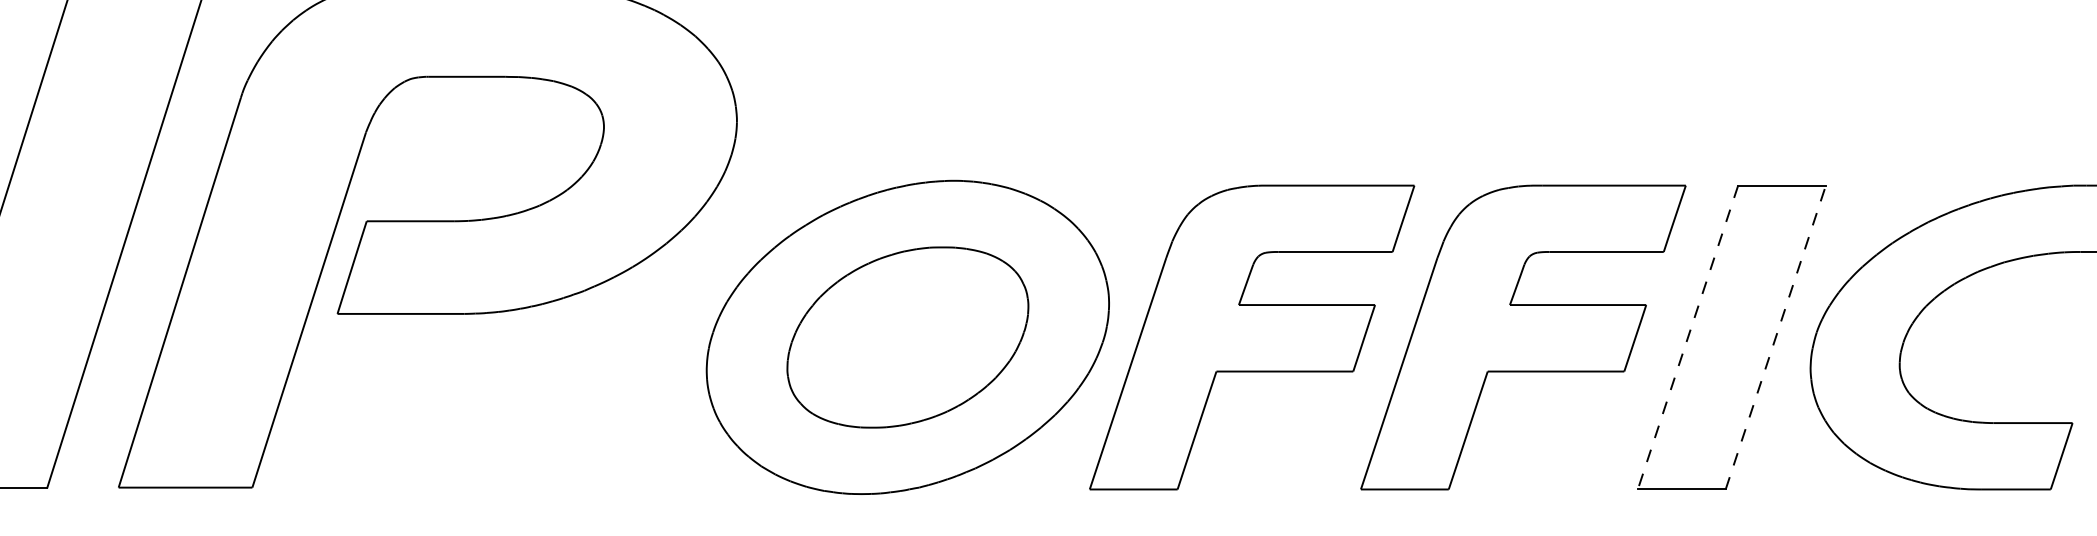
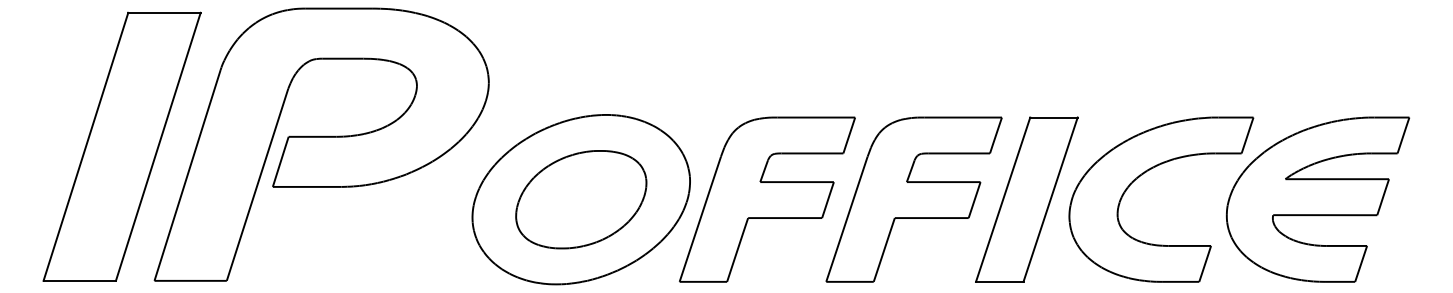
line: (1688, 337) -> (1003, 199), dashed -> solid
line: (1775, 337) -> (1050, 199), dashed -> solid

